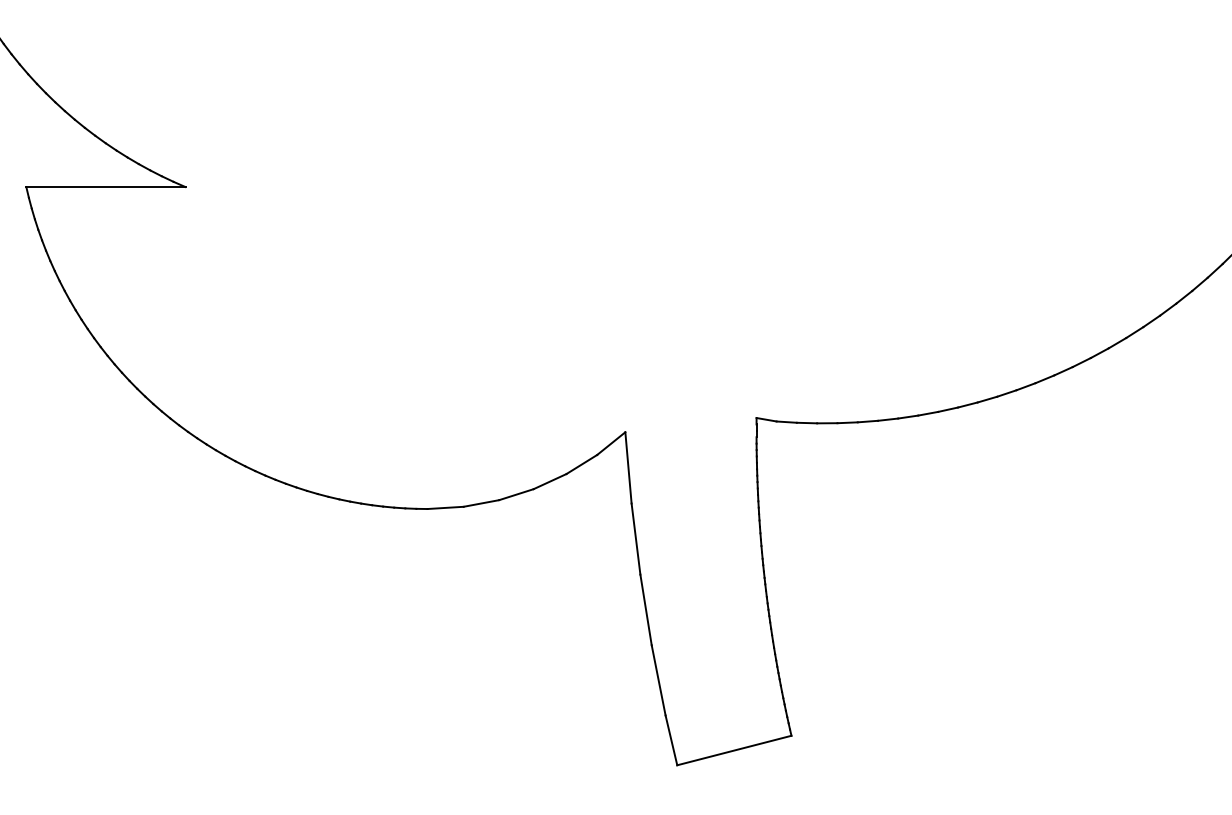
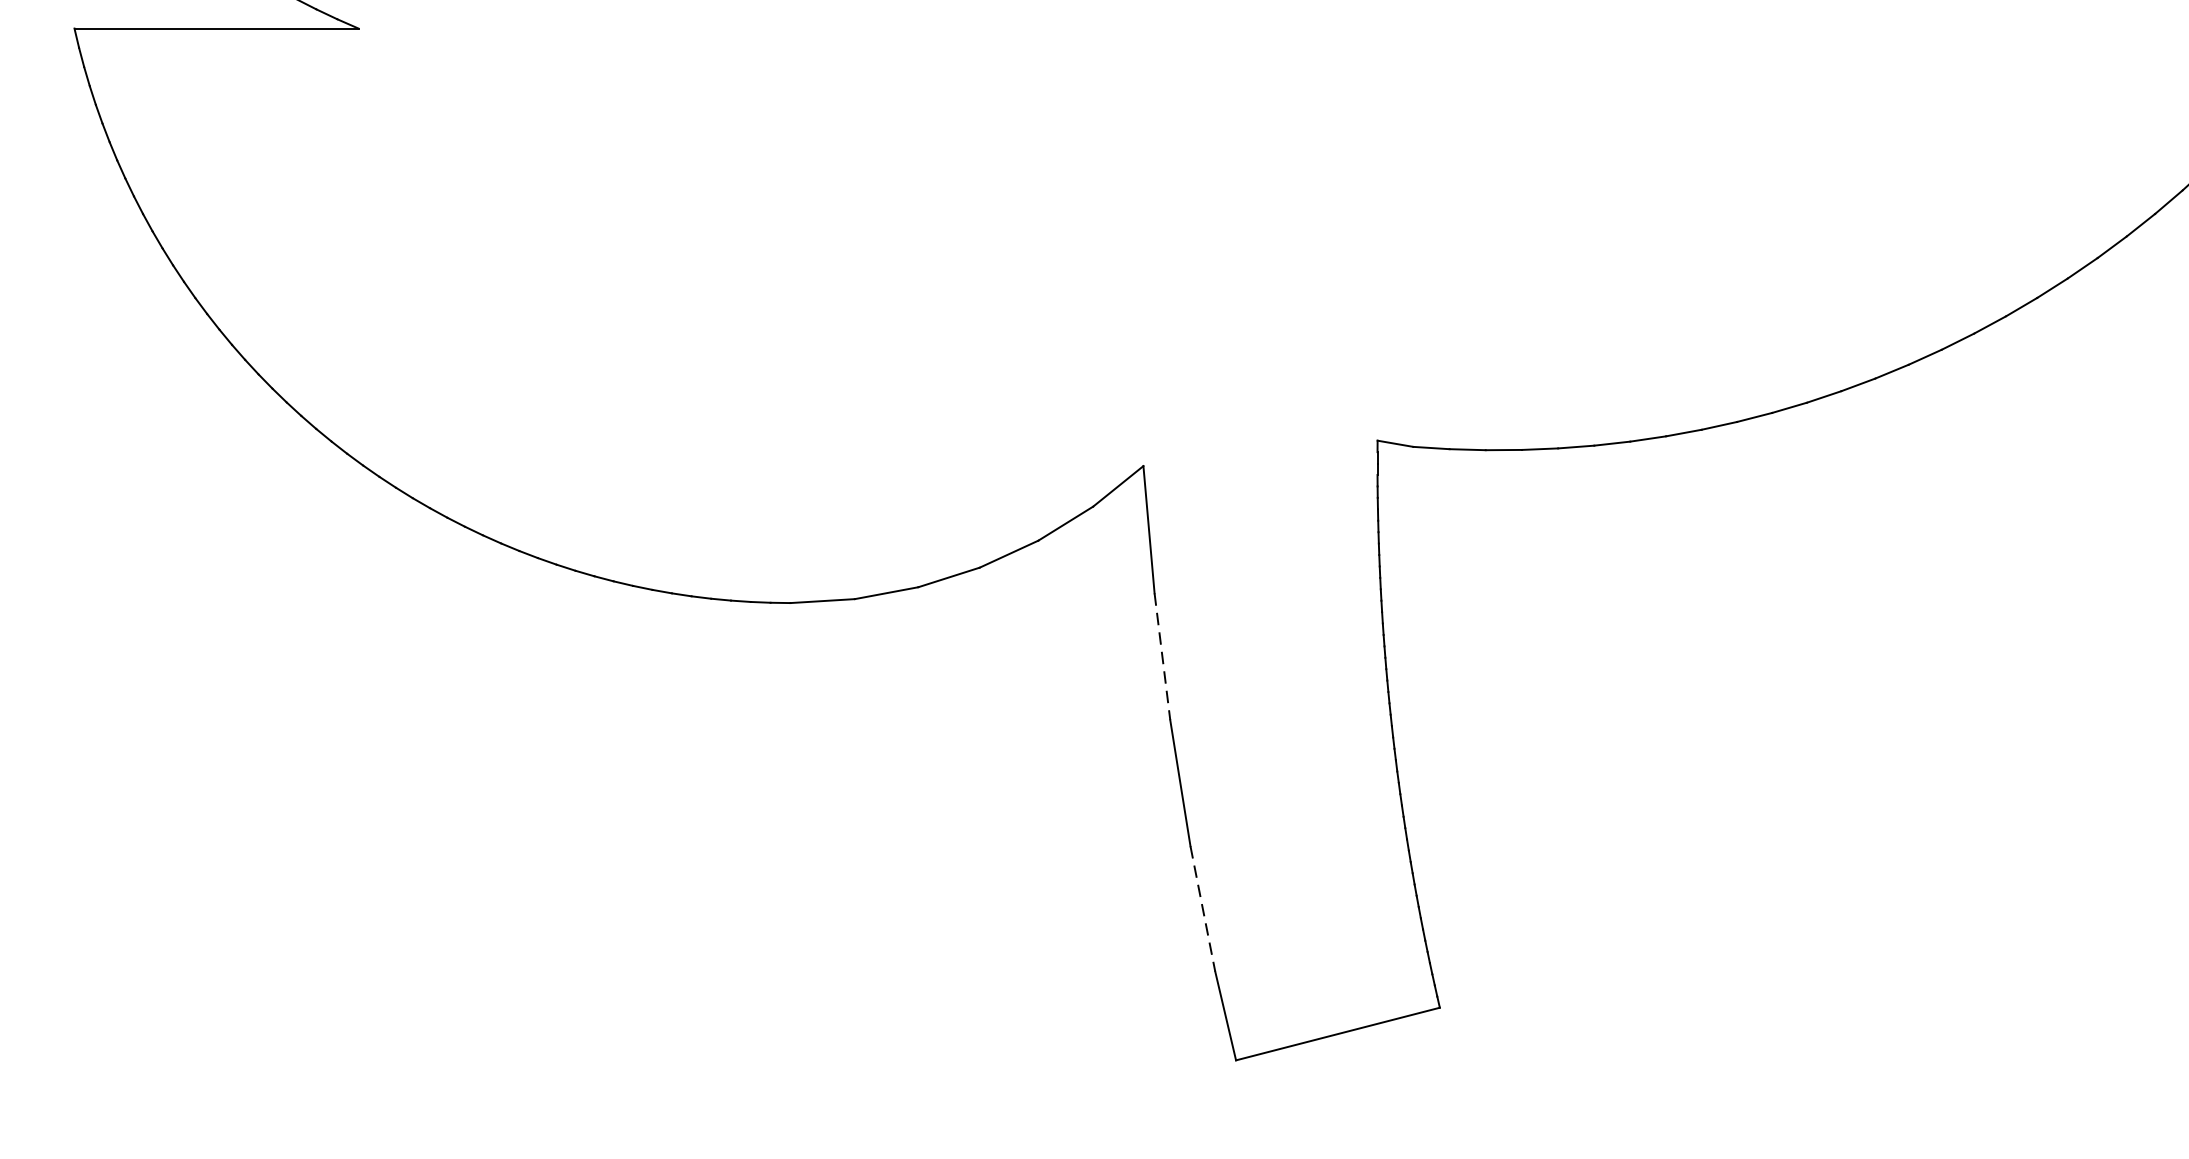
line: (636, 539) -> (1163, 657), solid -> dashed
line: (658, 680) -> (1202, 909), solid -> dashed

